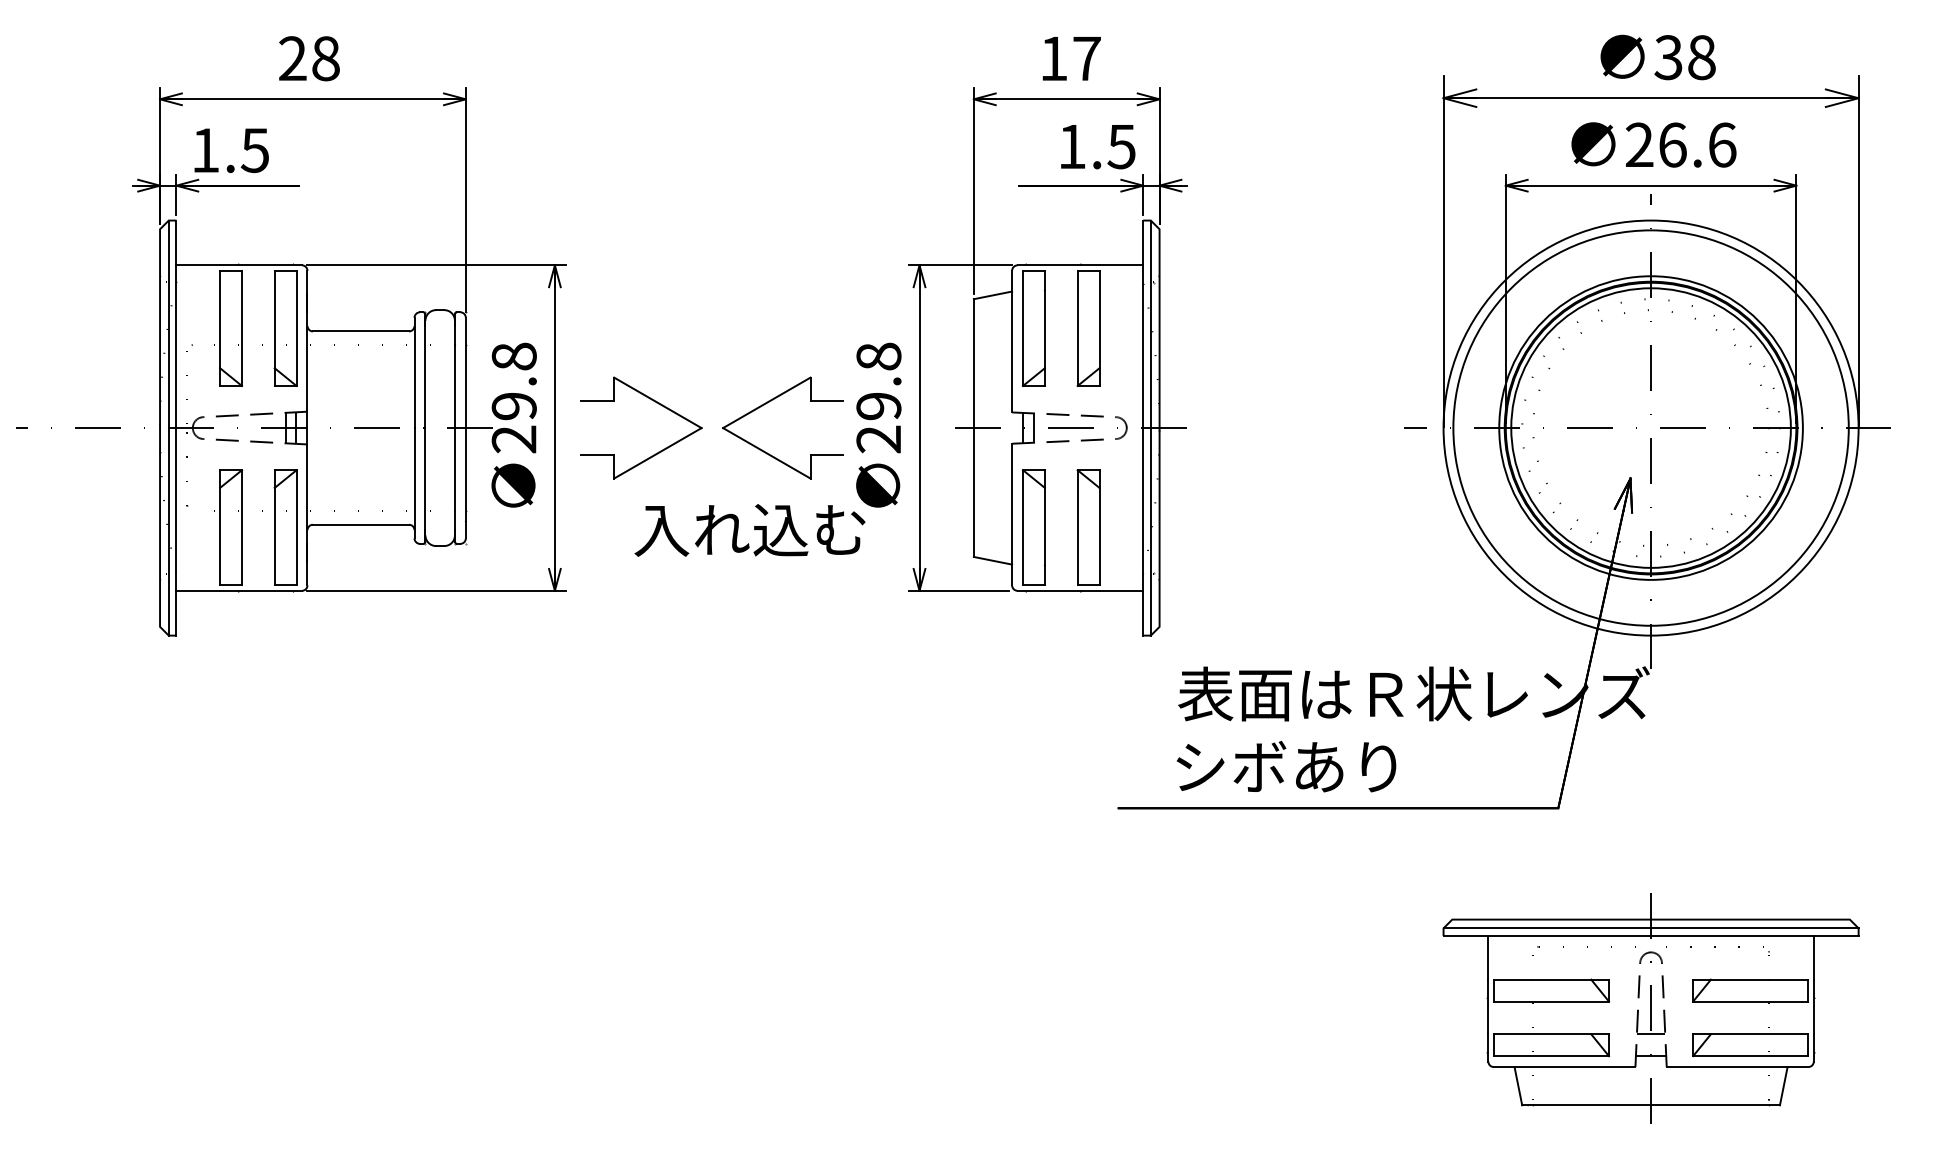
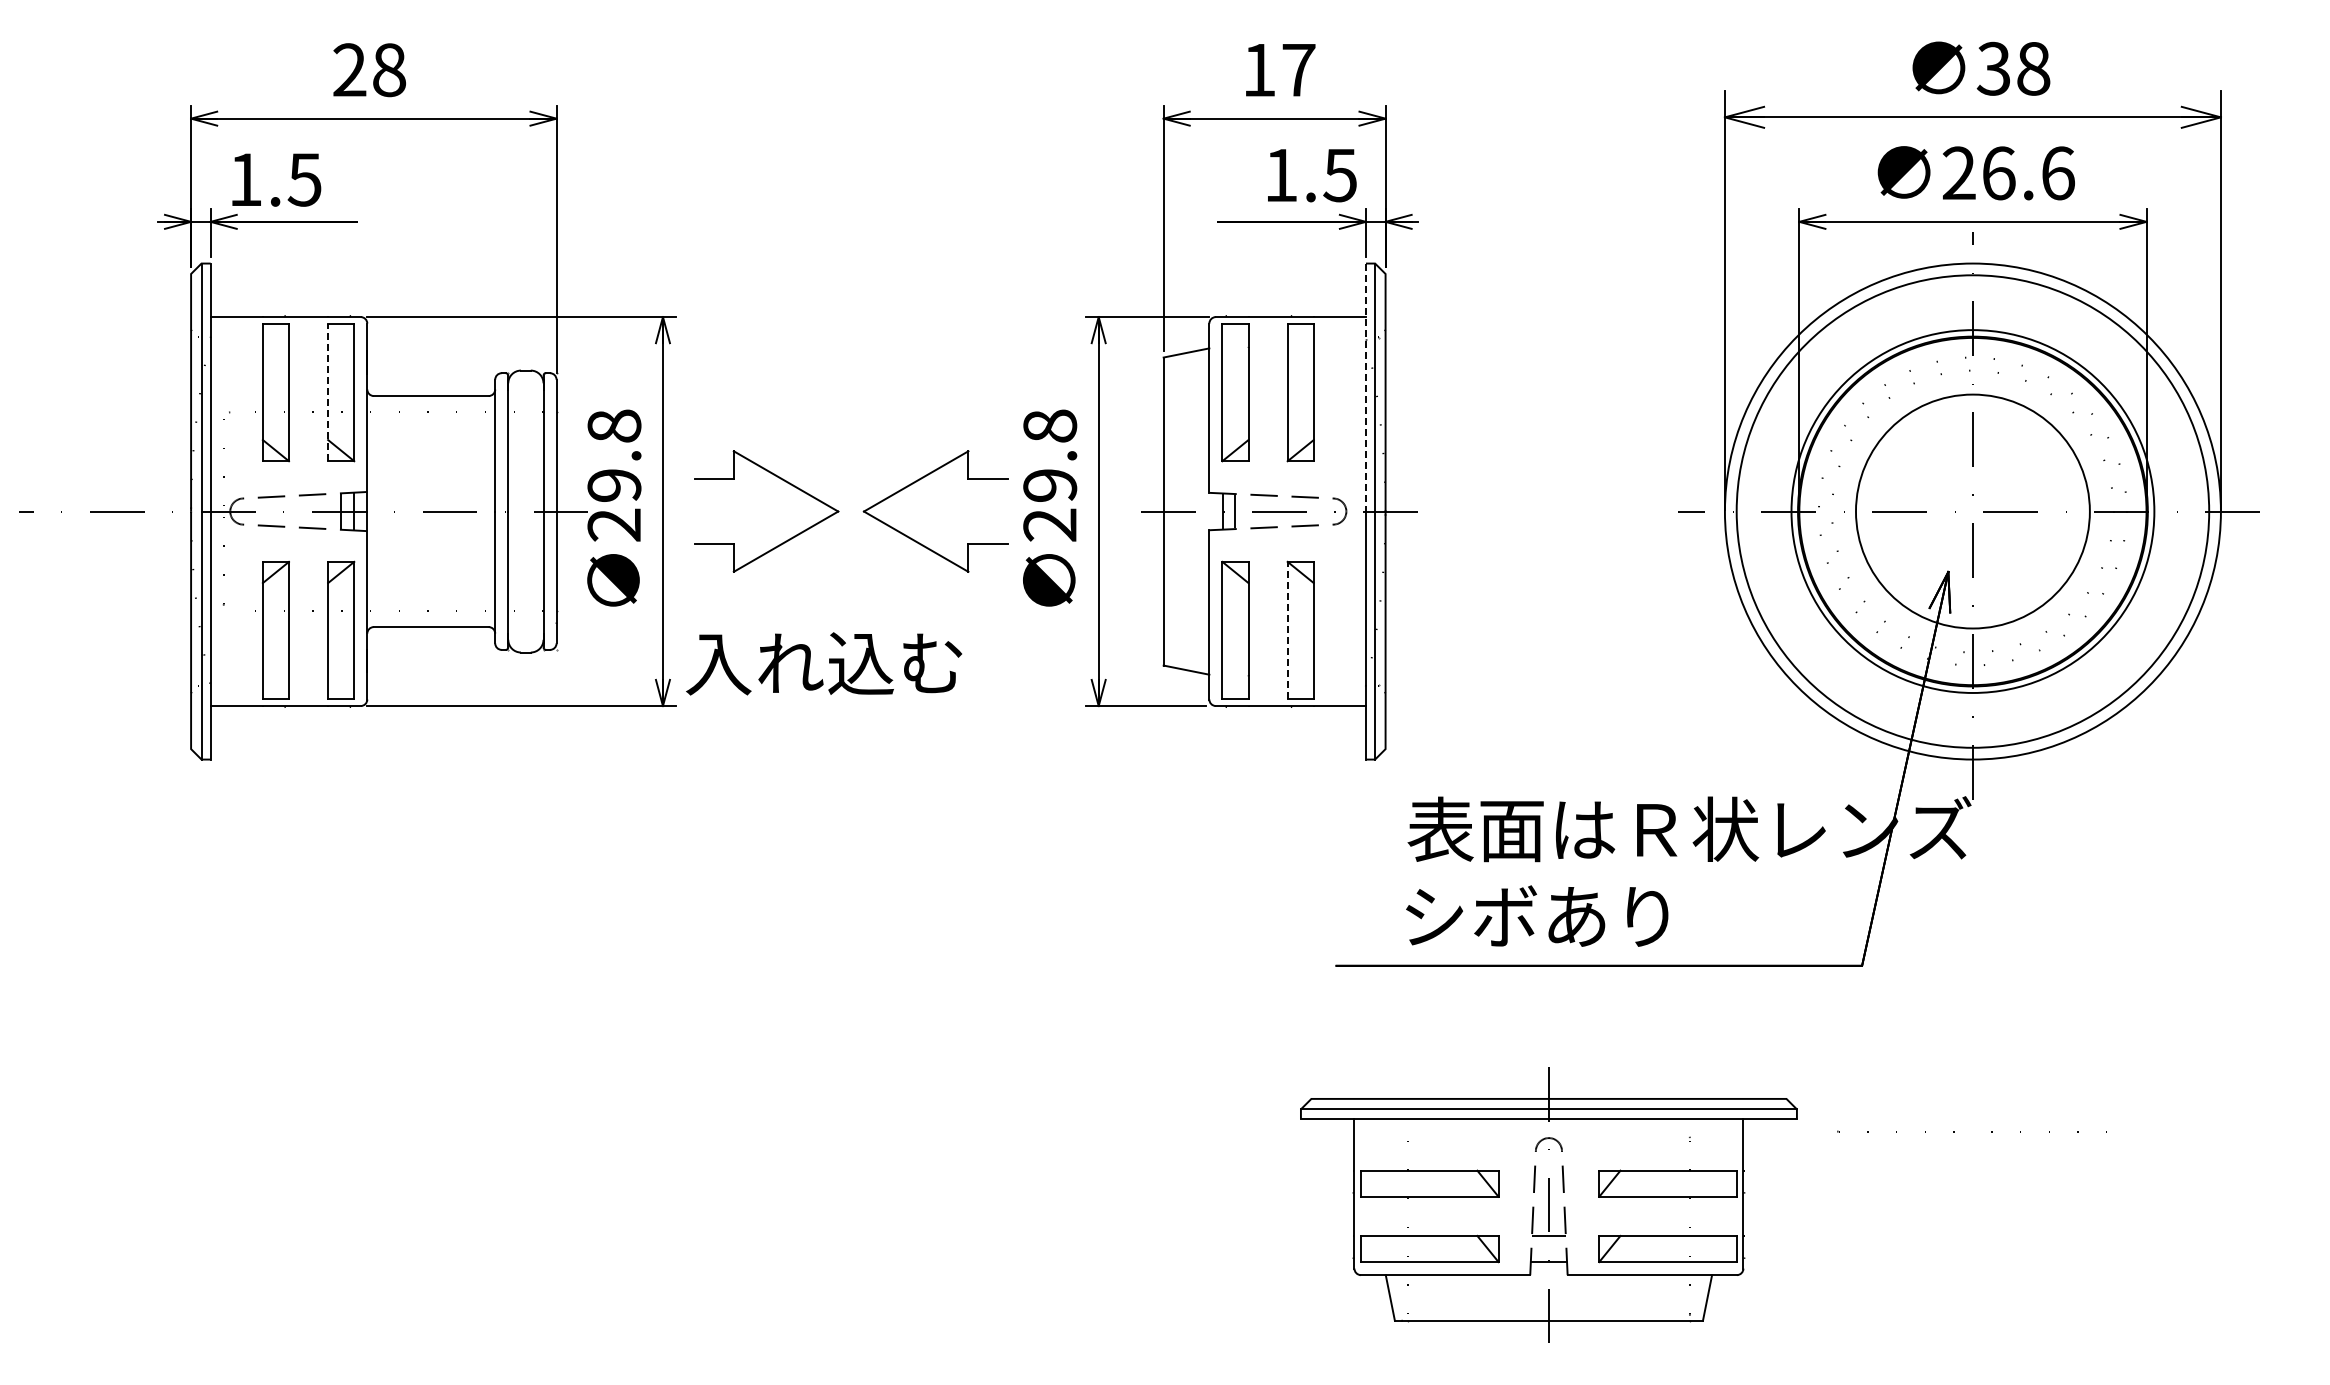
line: (1142, 324) -> (1365, 387), solid -> dashed
line: (275, 328) -> (328, 392), solid -> dashed
circle: (1650, 428) -> (1972, 511), size x0.7
line: (1077, 527) -> (1287, 630), solid -> dashed
text: (750, 530) -> (824, 663), moved
part: (1650, 1007) -> (1548, 1204), moved

